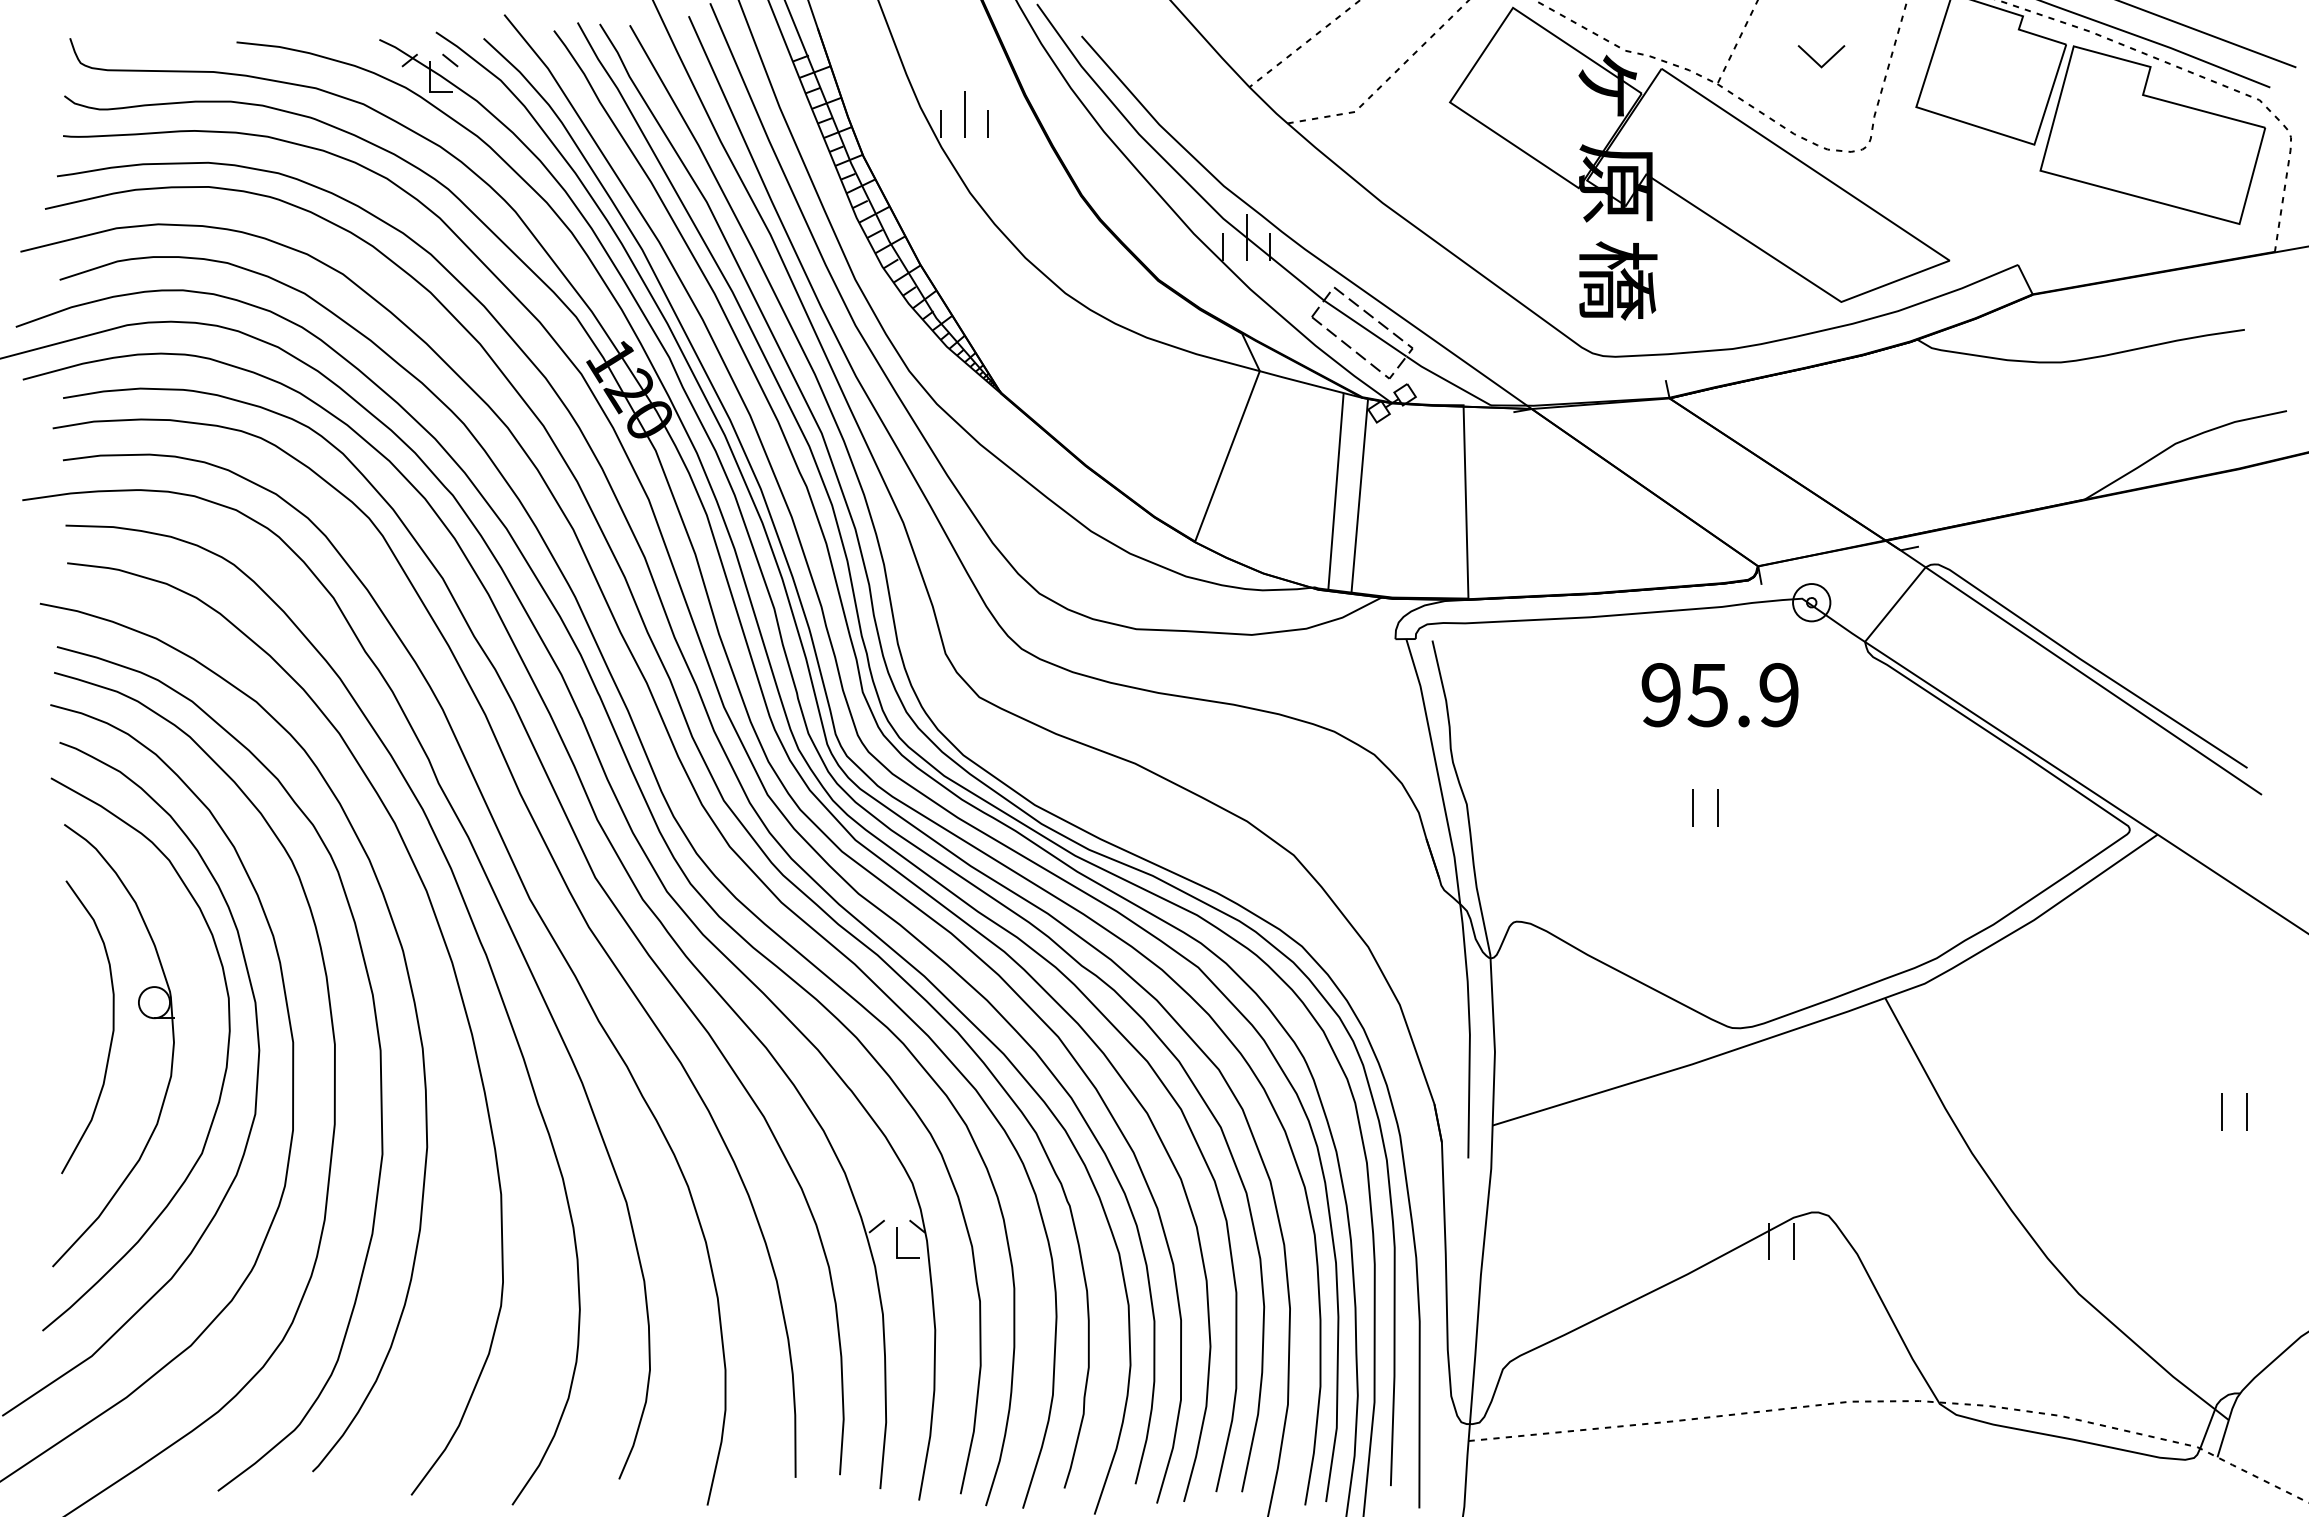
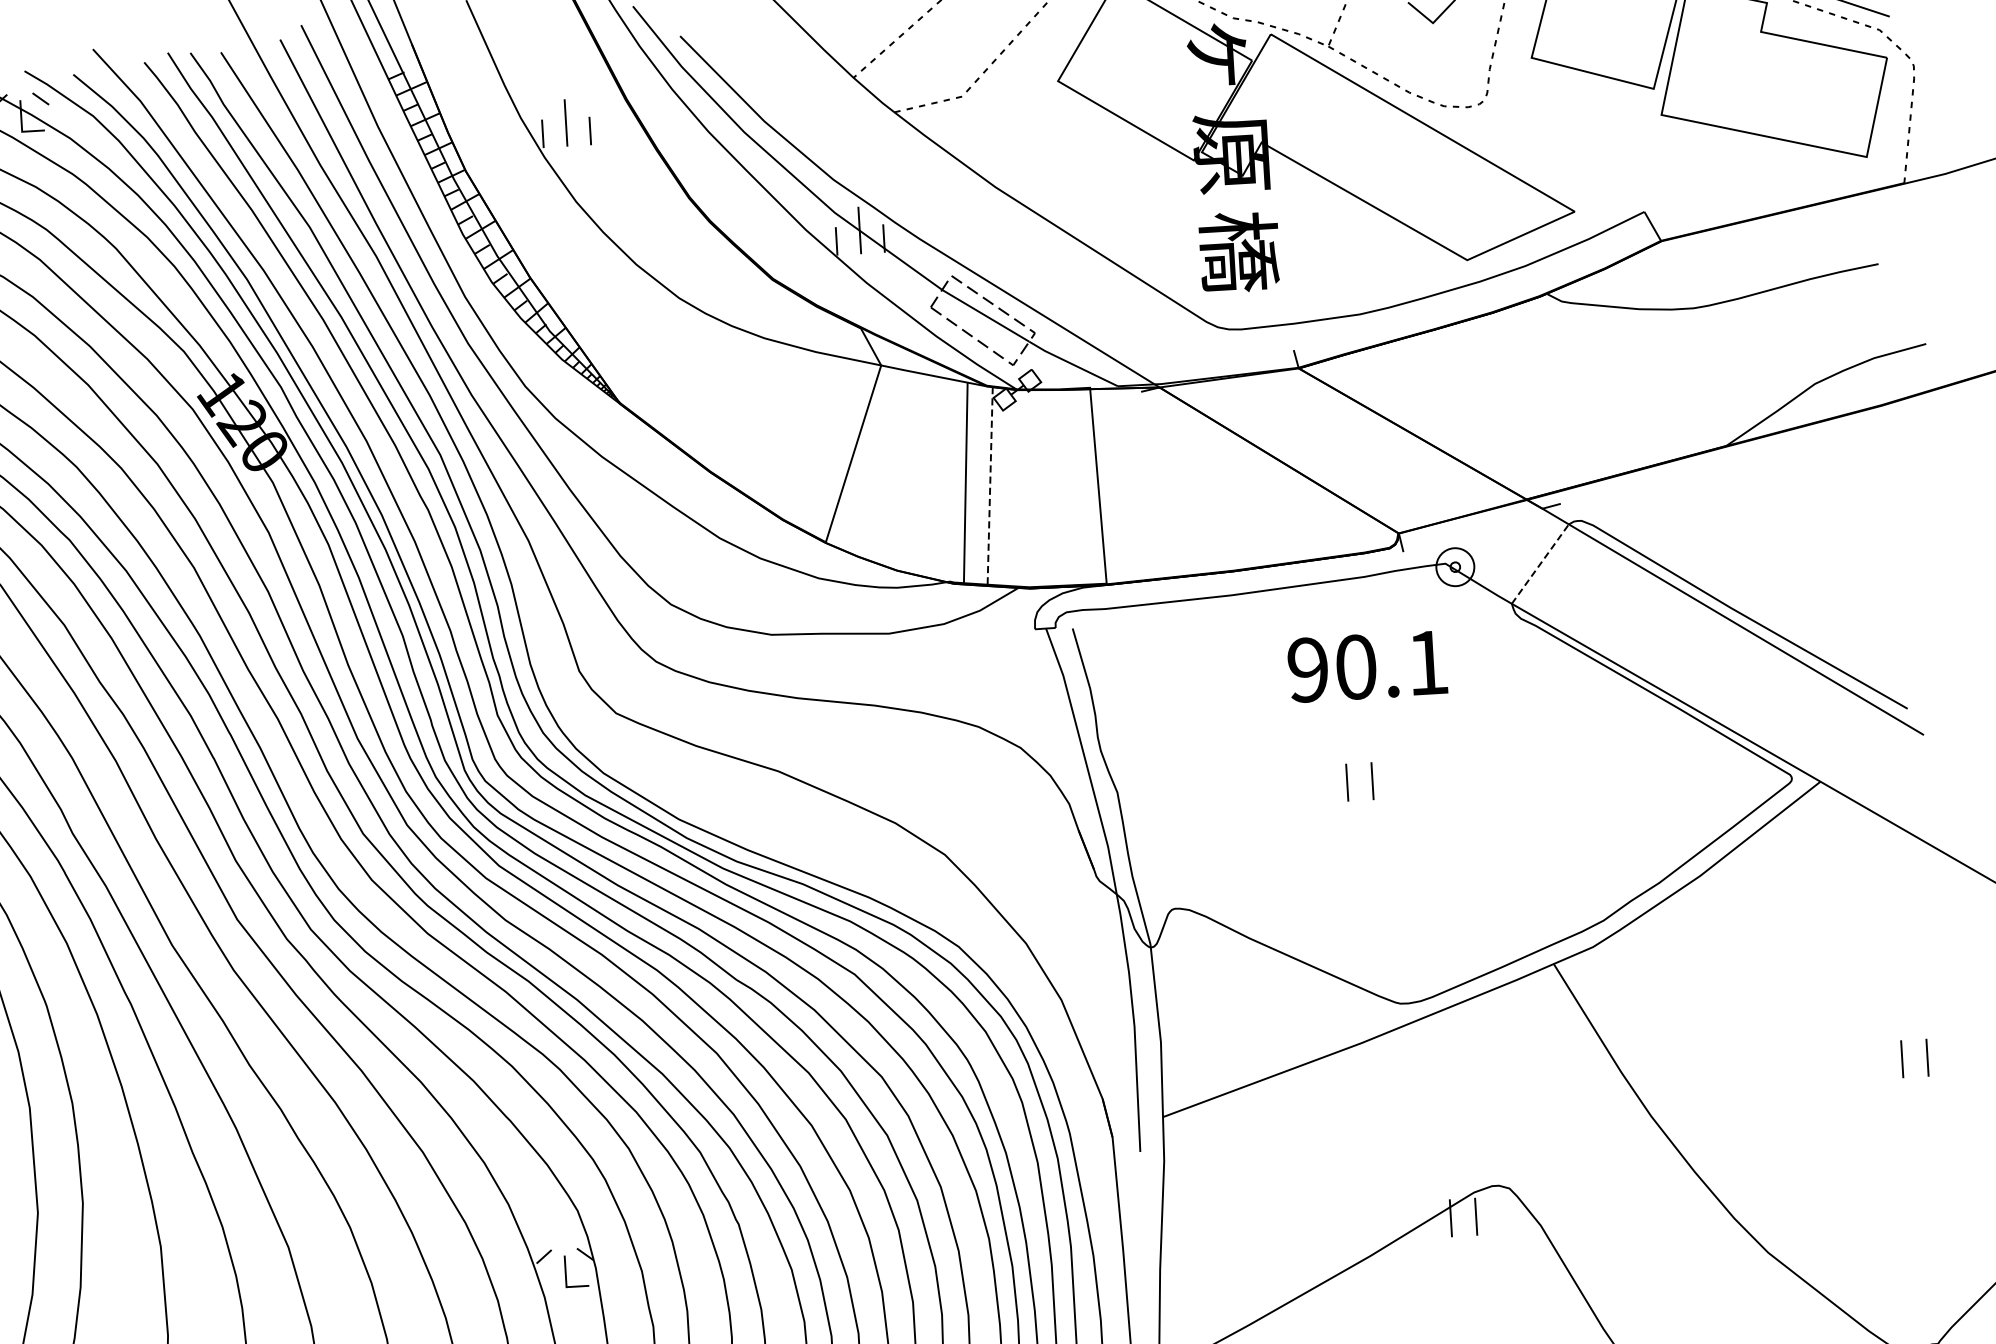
line: (1359, 497) -> (990, 487), solid -> dashed
line: (1895, 604) -> (1540, 563), solid -> dashed
text: (1742, 695) -> (1390, 665), 95.9 -> 90.1

